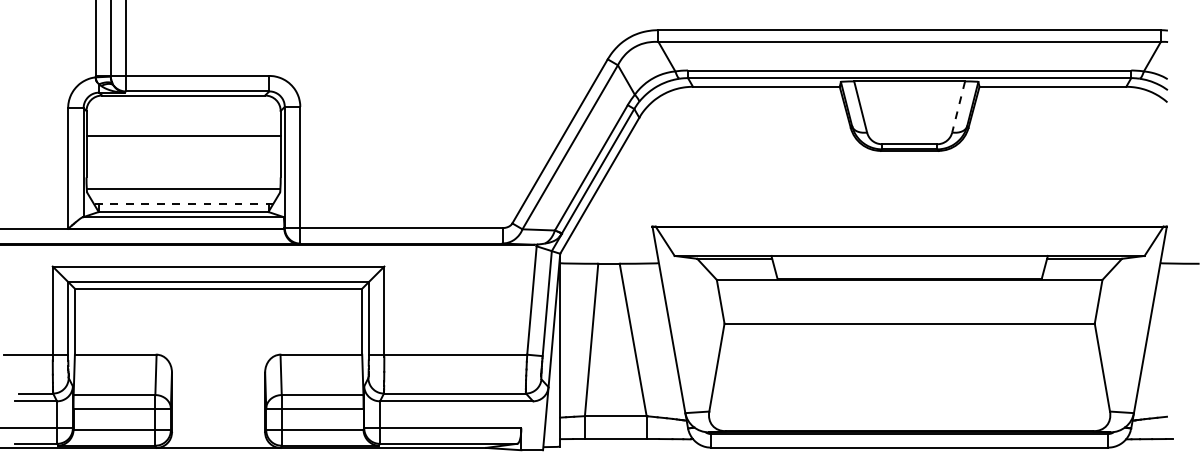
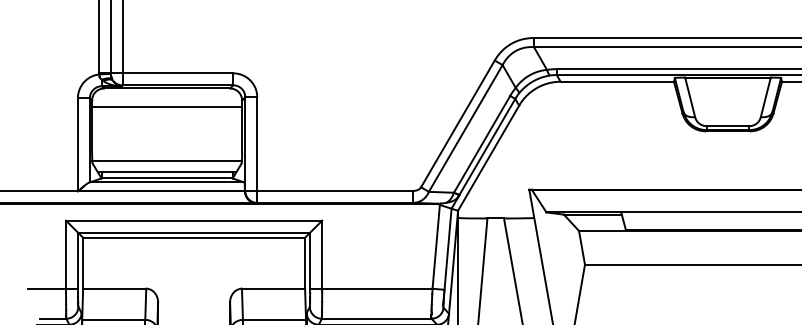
line: (958, 107) -> (765, 97), dashed -> solid
line: (183, 135) -> (167, 107), moved
line: (183, 203) -> (167, 171), dashed -> solid

